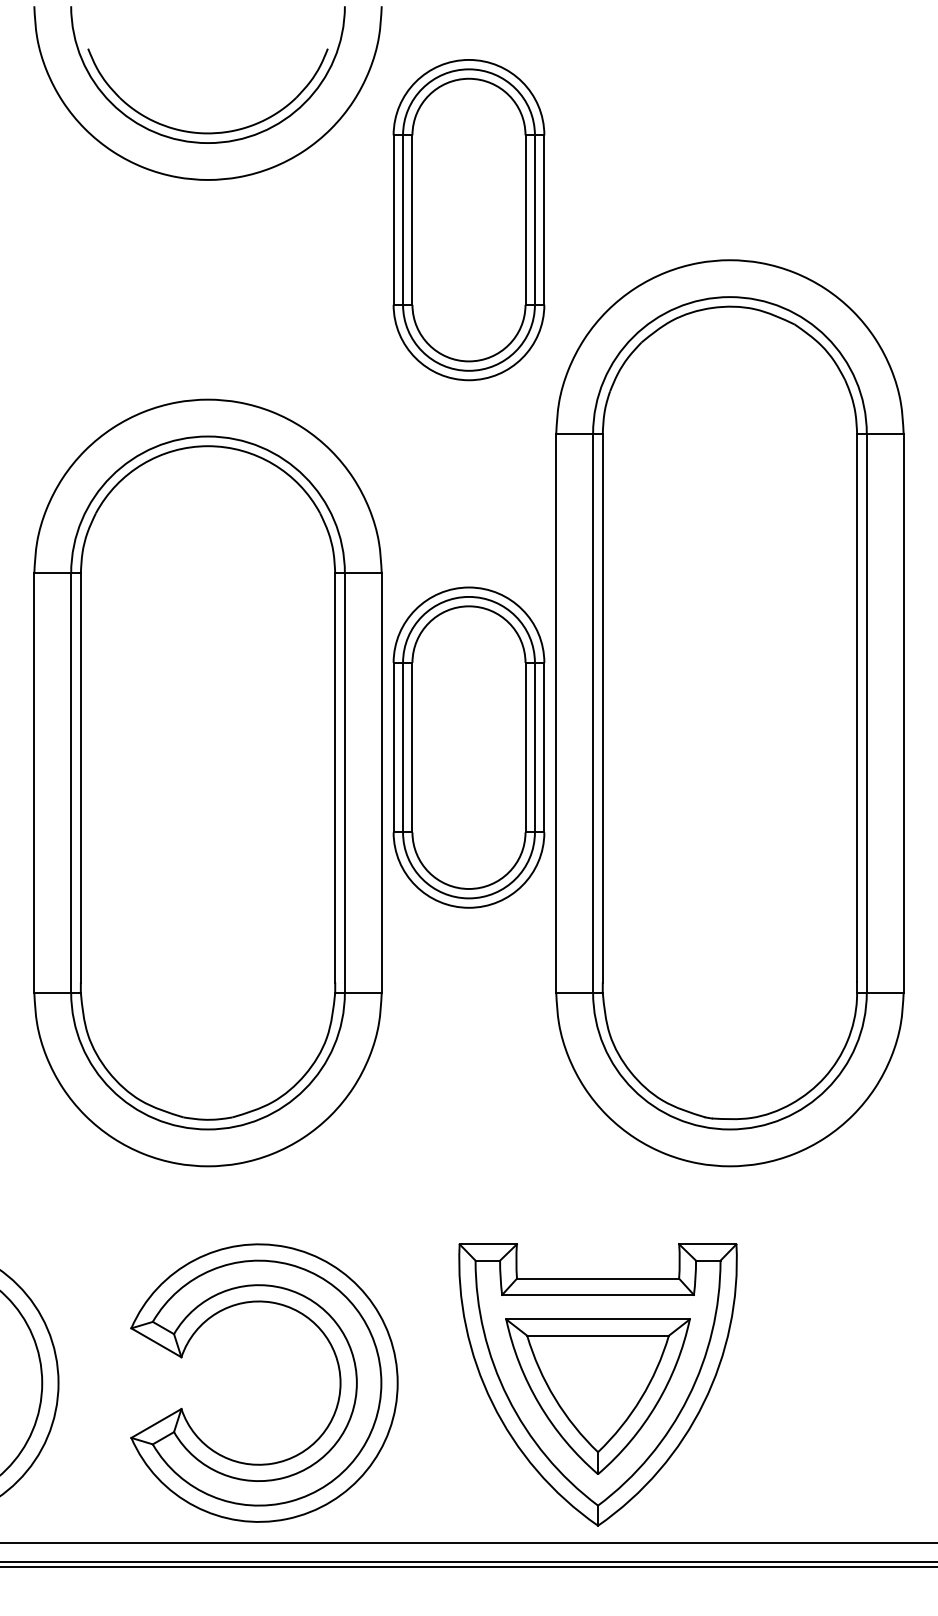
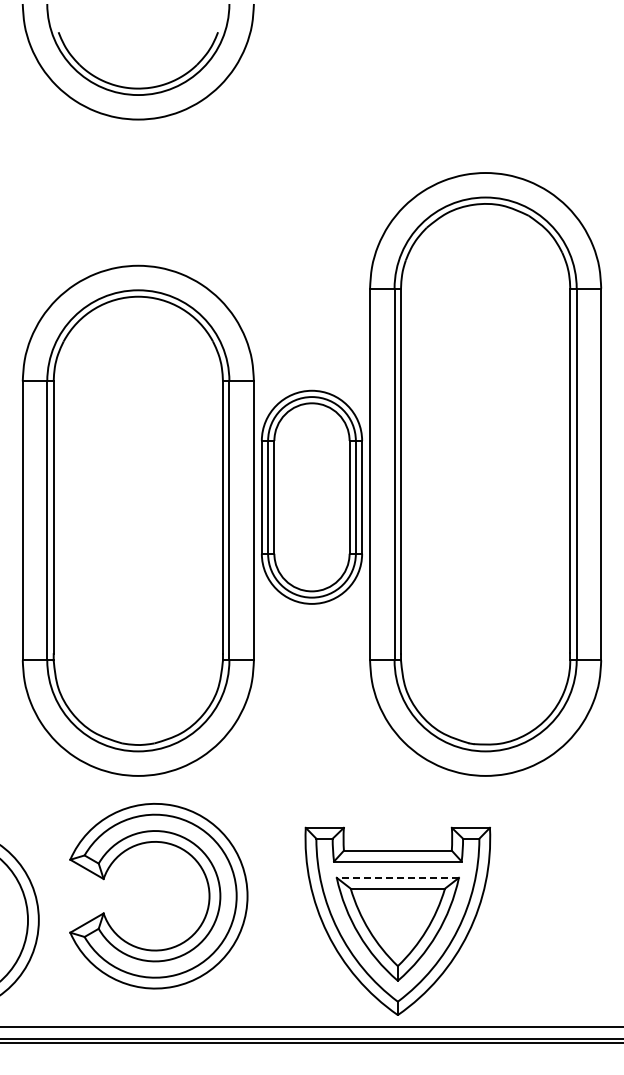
part: (468, 218) -> (311, 145), removed
line: (597, 1318) -> (397, 877), solid -> dashed
part: (337, 1370) -> (207, 887), moved

